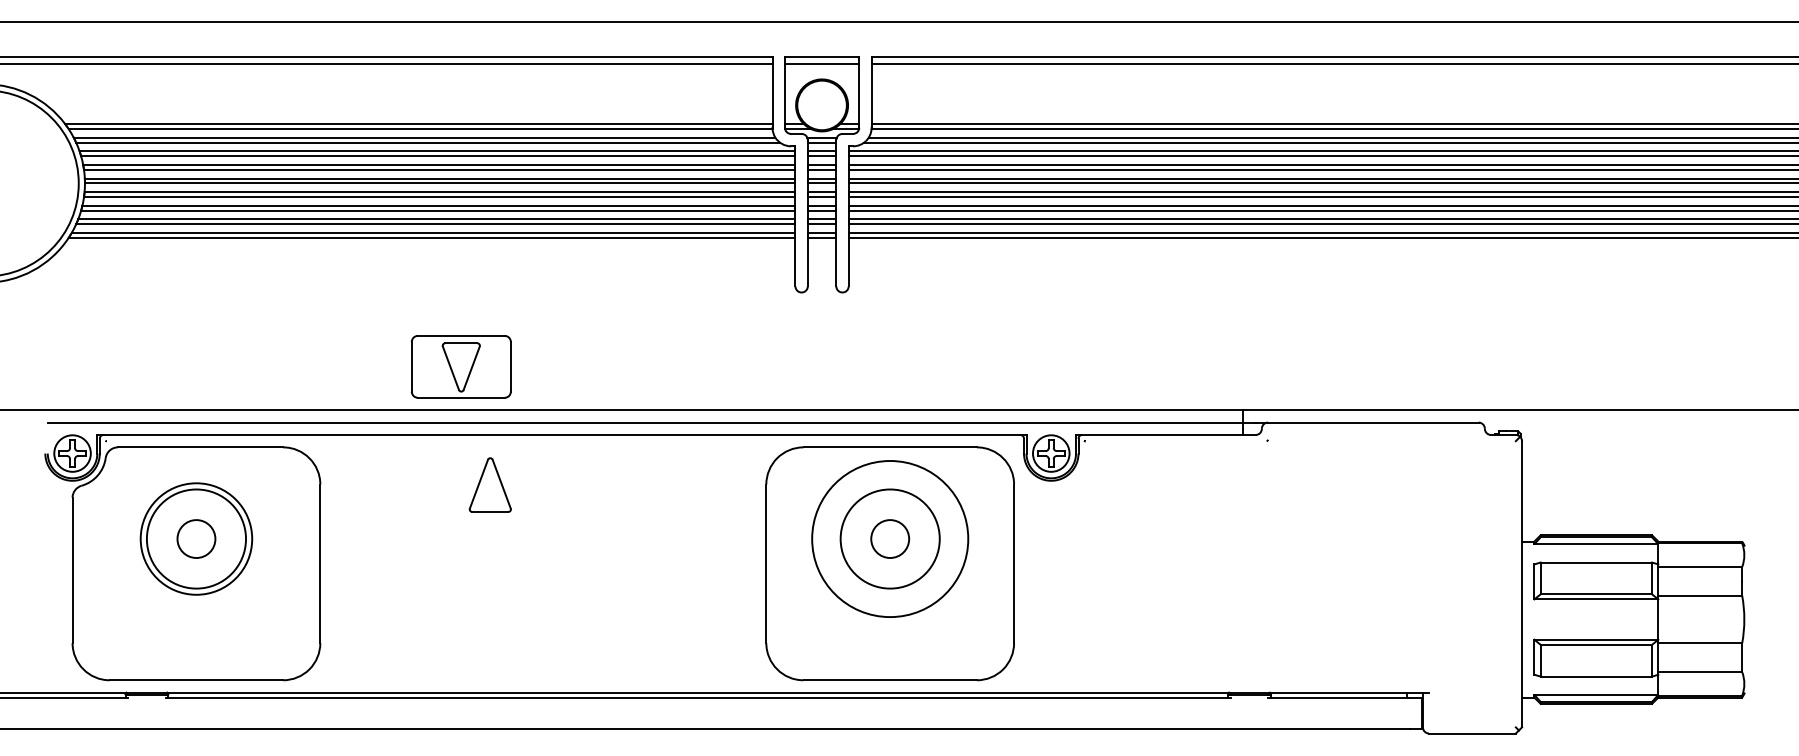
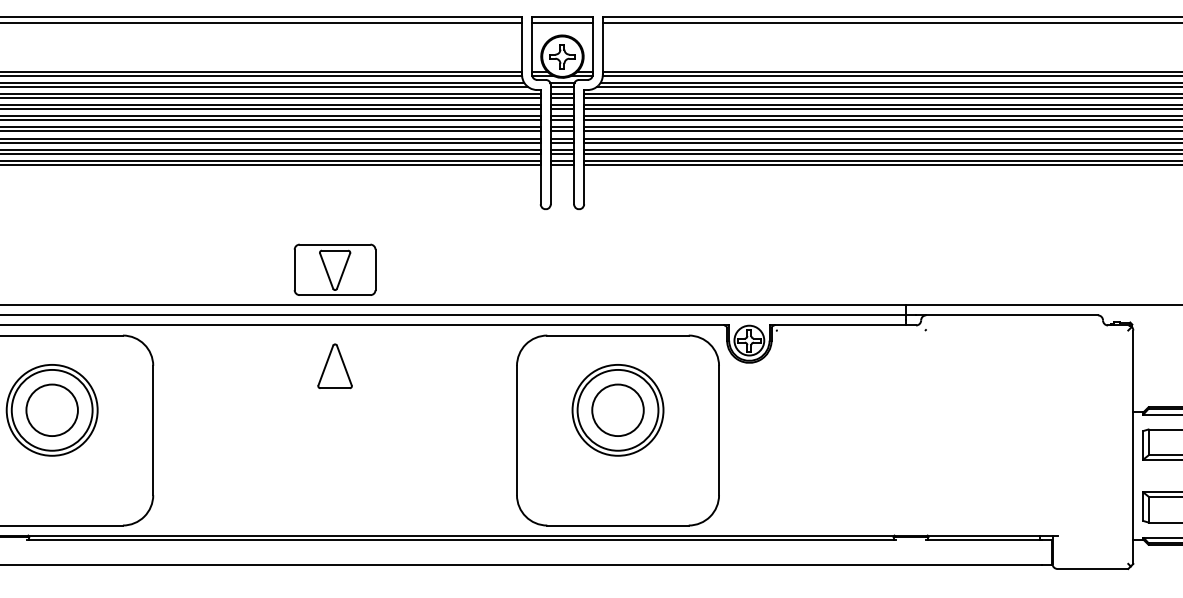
part: (821, 105) -> (561, 56), added
part: (460, 366) -> (334, 269), moved
part: (489, 484) -> (334, 365), moved
circle: (196, 538) -> (52, 409), size x1.67
circle: (889, 538) -> (617, 409), size x0.71
circle: (889, 538) -> (617, 409), size x1.67

